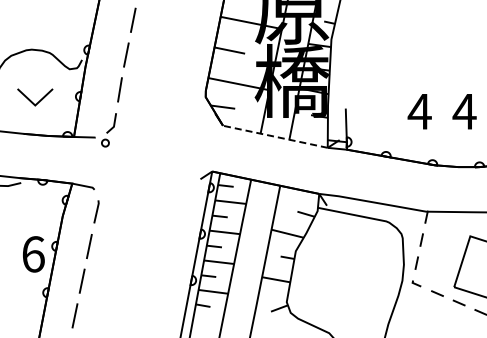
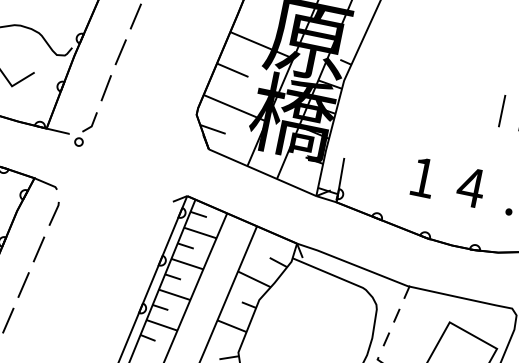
line: (478, 37) -> (502, 110), added
text: (419, 111) -> (422, 177), 4 -> 1
line: (275, 136) -> (262, 172), dashed -> solid

